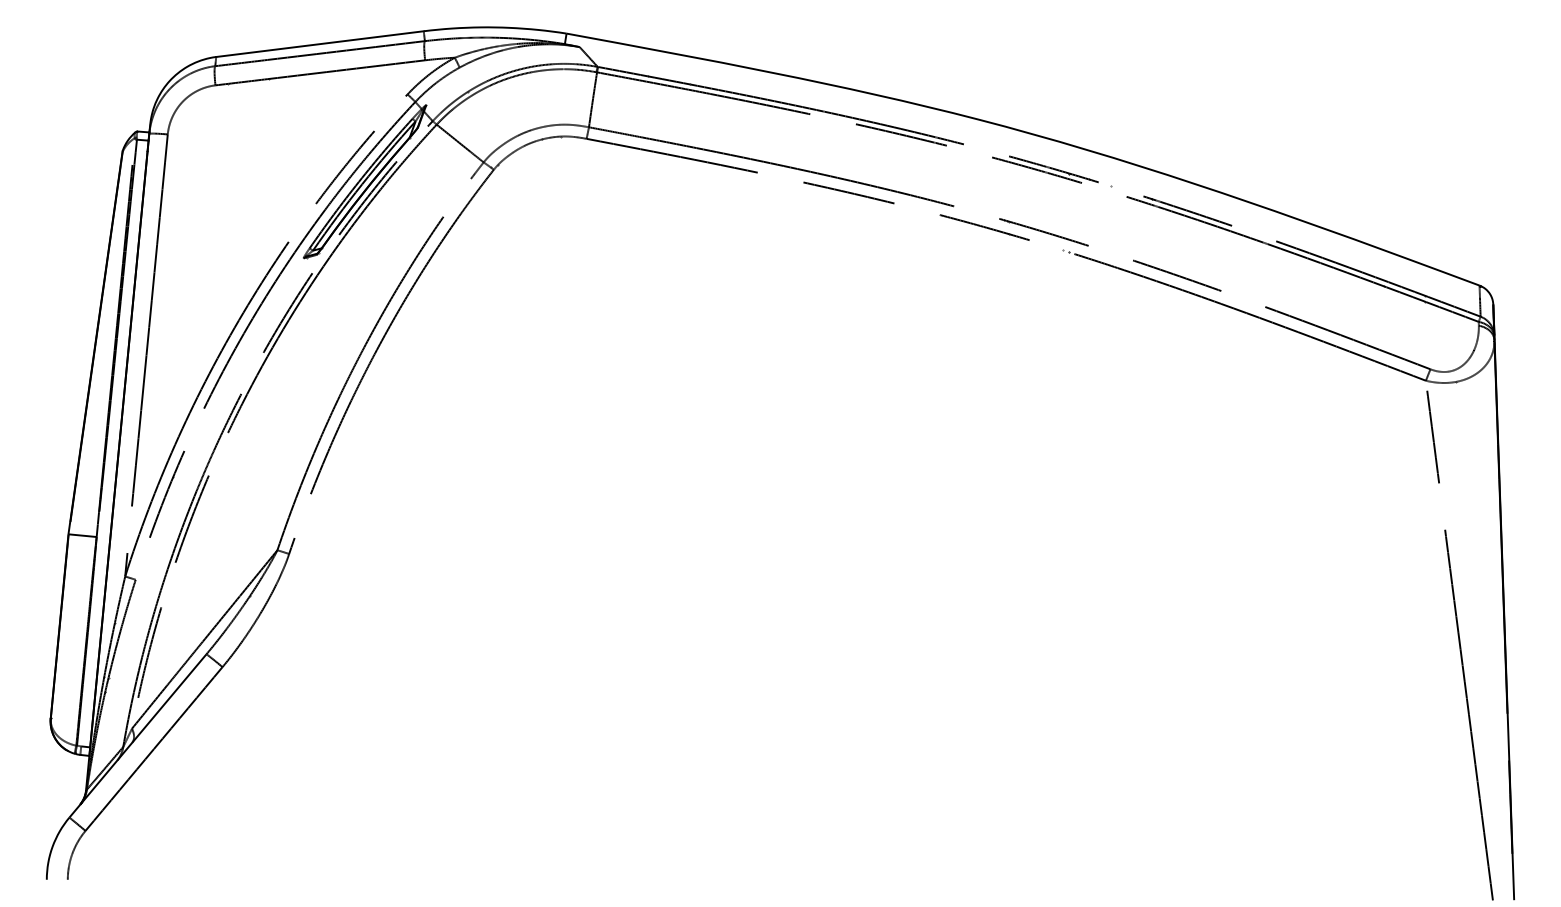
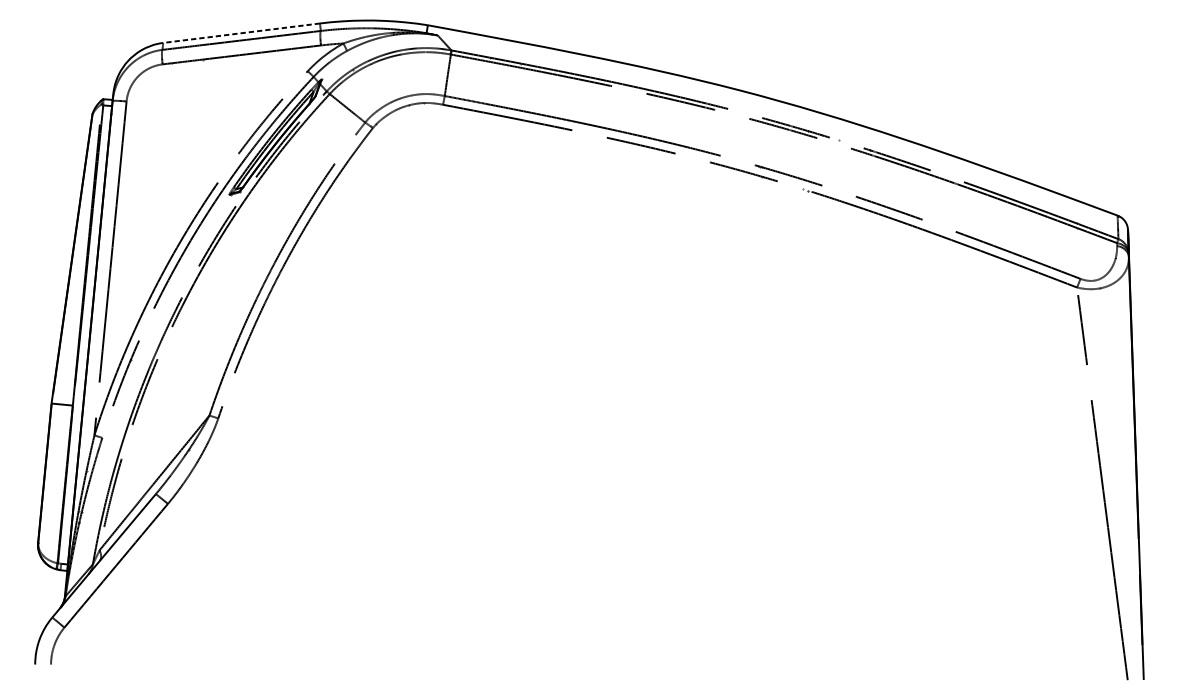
line: (320, 44) -> (241, 33), solid -> dashed

